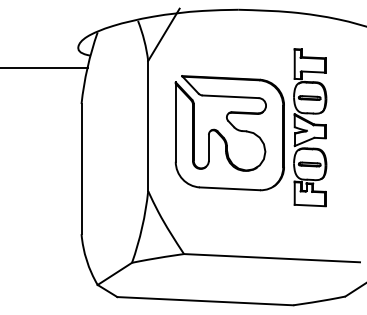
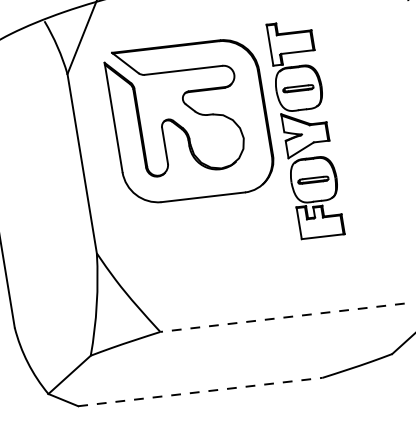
part: (233, 128) -> (194, 113), moved
line: (271, 258) -> (281, 318), solid -> dashed
line: (205, 301) -> (200, 392), solid -> dashed

